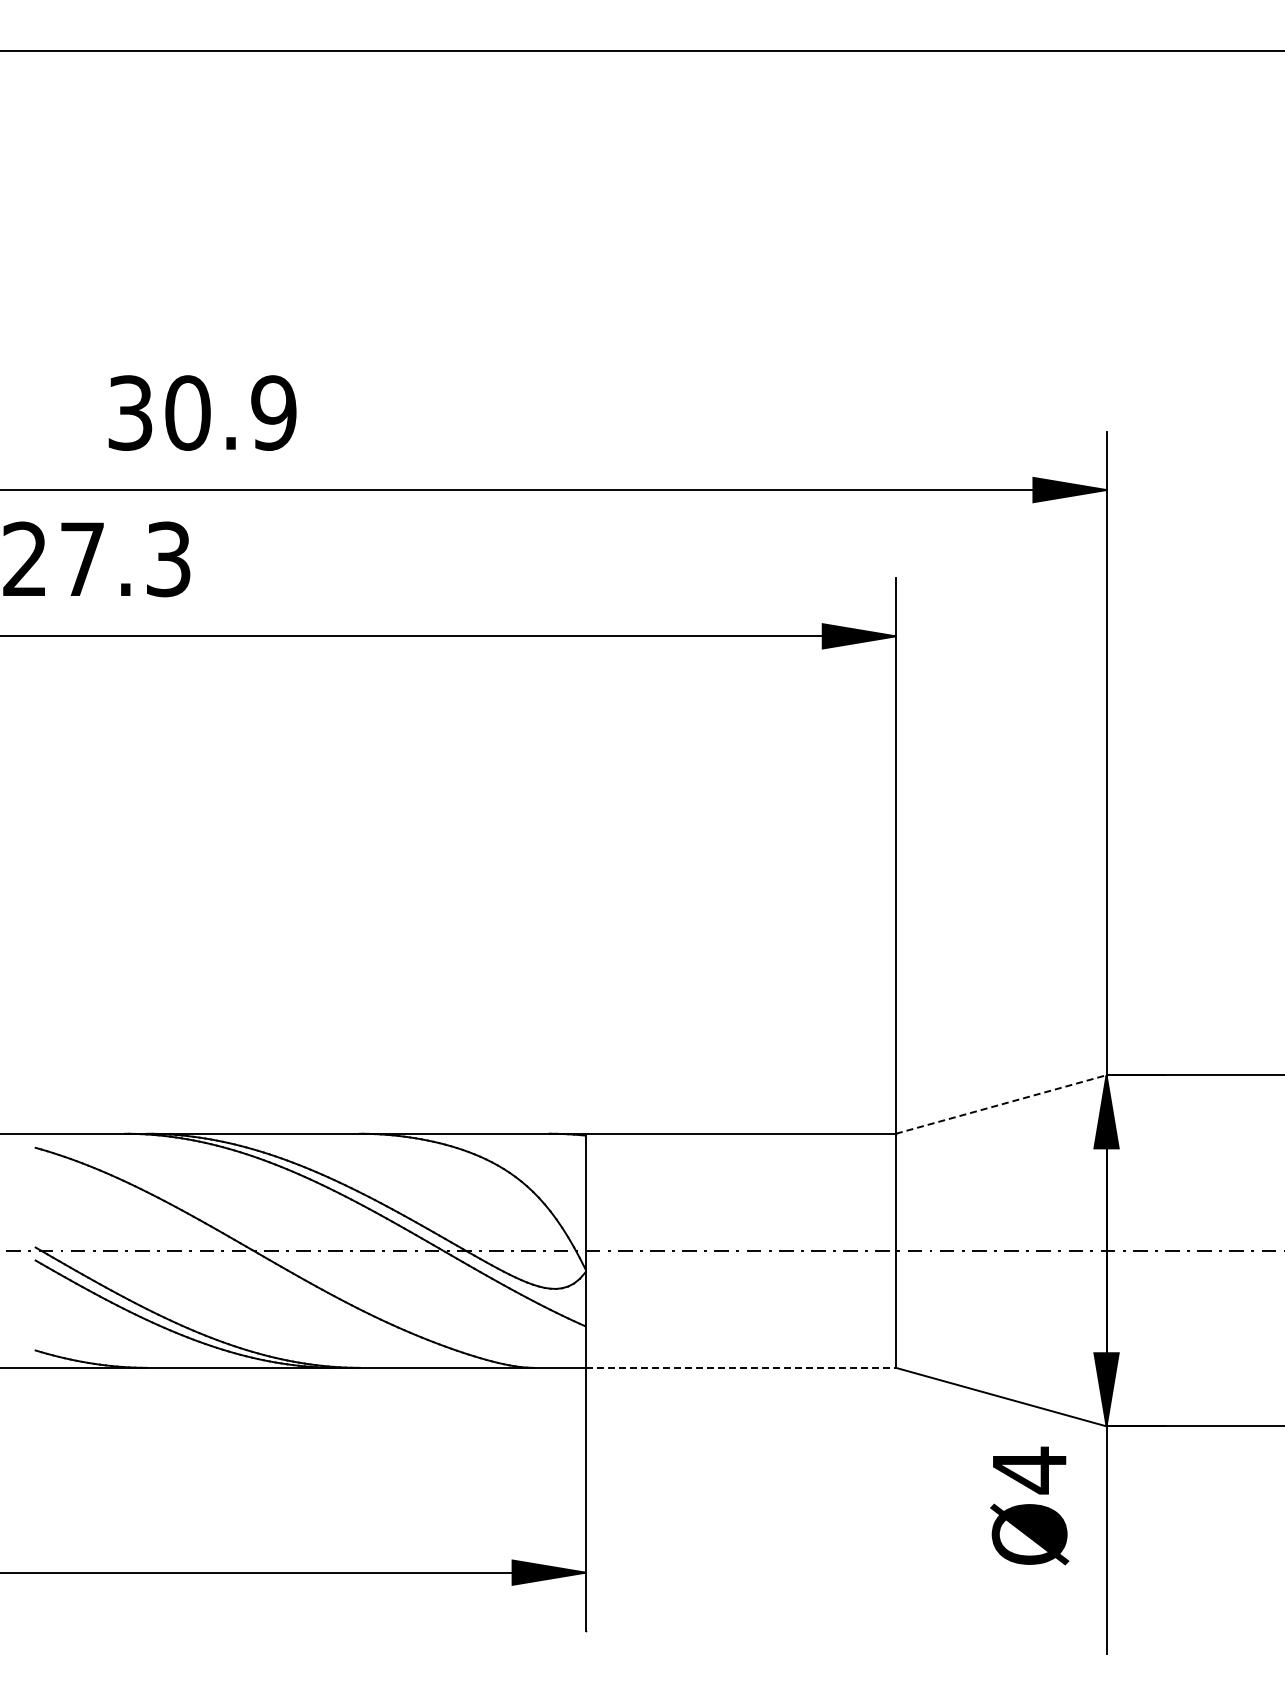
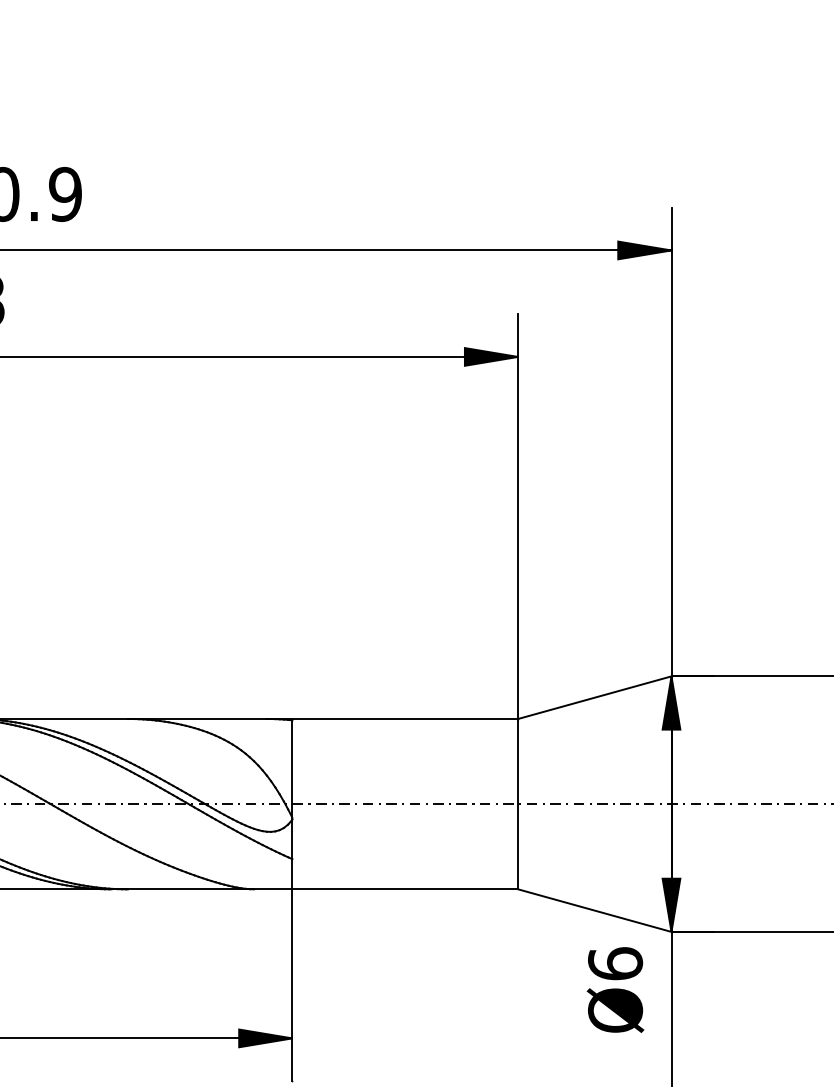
line: (1001, 1104) -> (595, 697), dashed -> solid
line: (741, 1367) -> (405, 889), dashed -> solid
text: (1029, 1470) -> (615, 964), Ø4 -> Ø6

